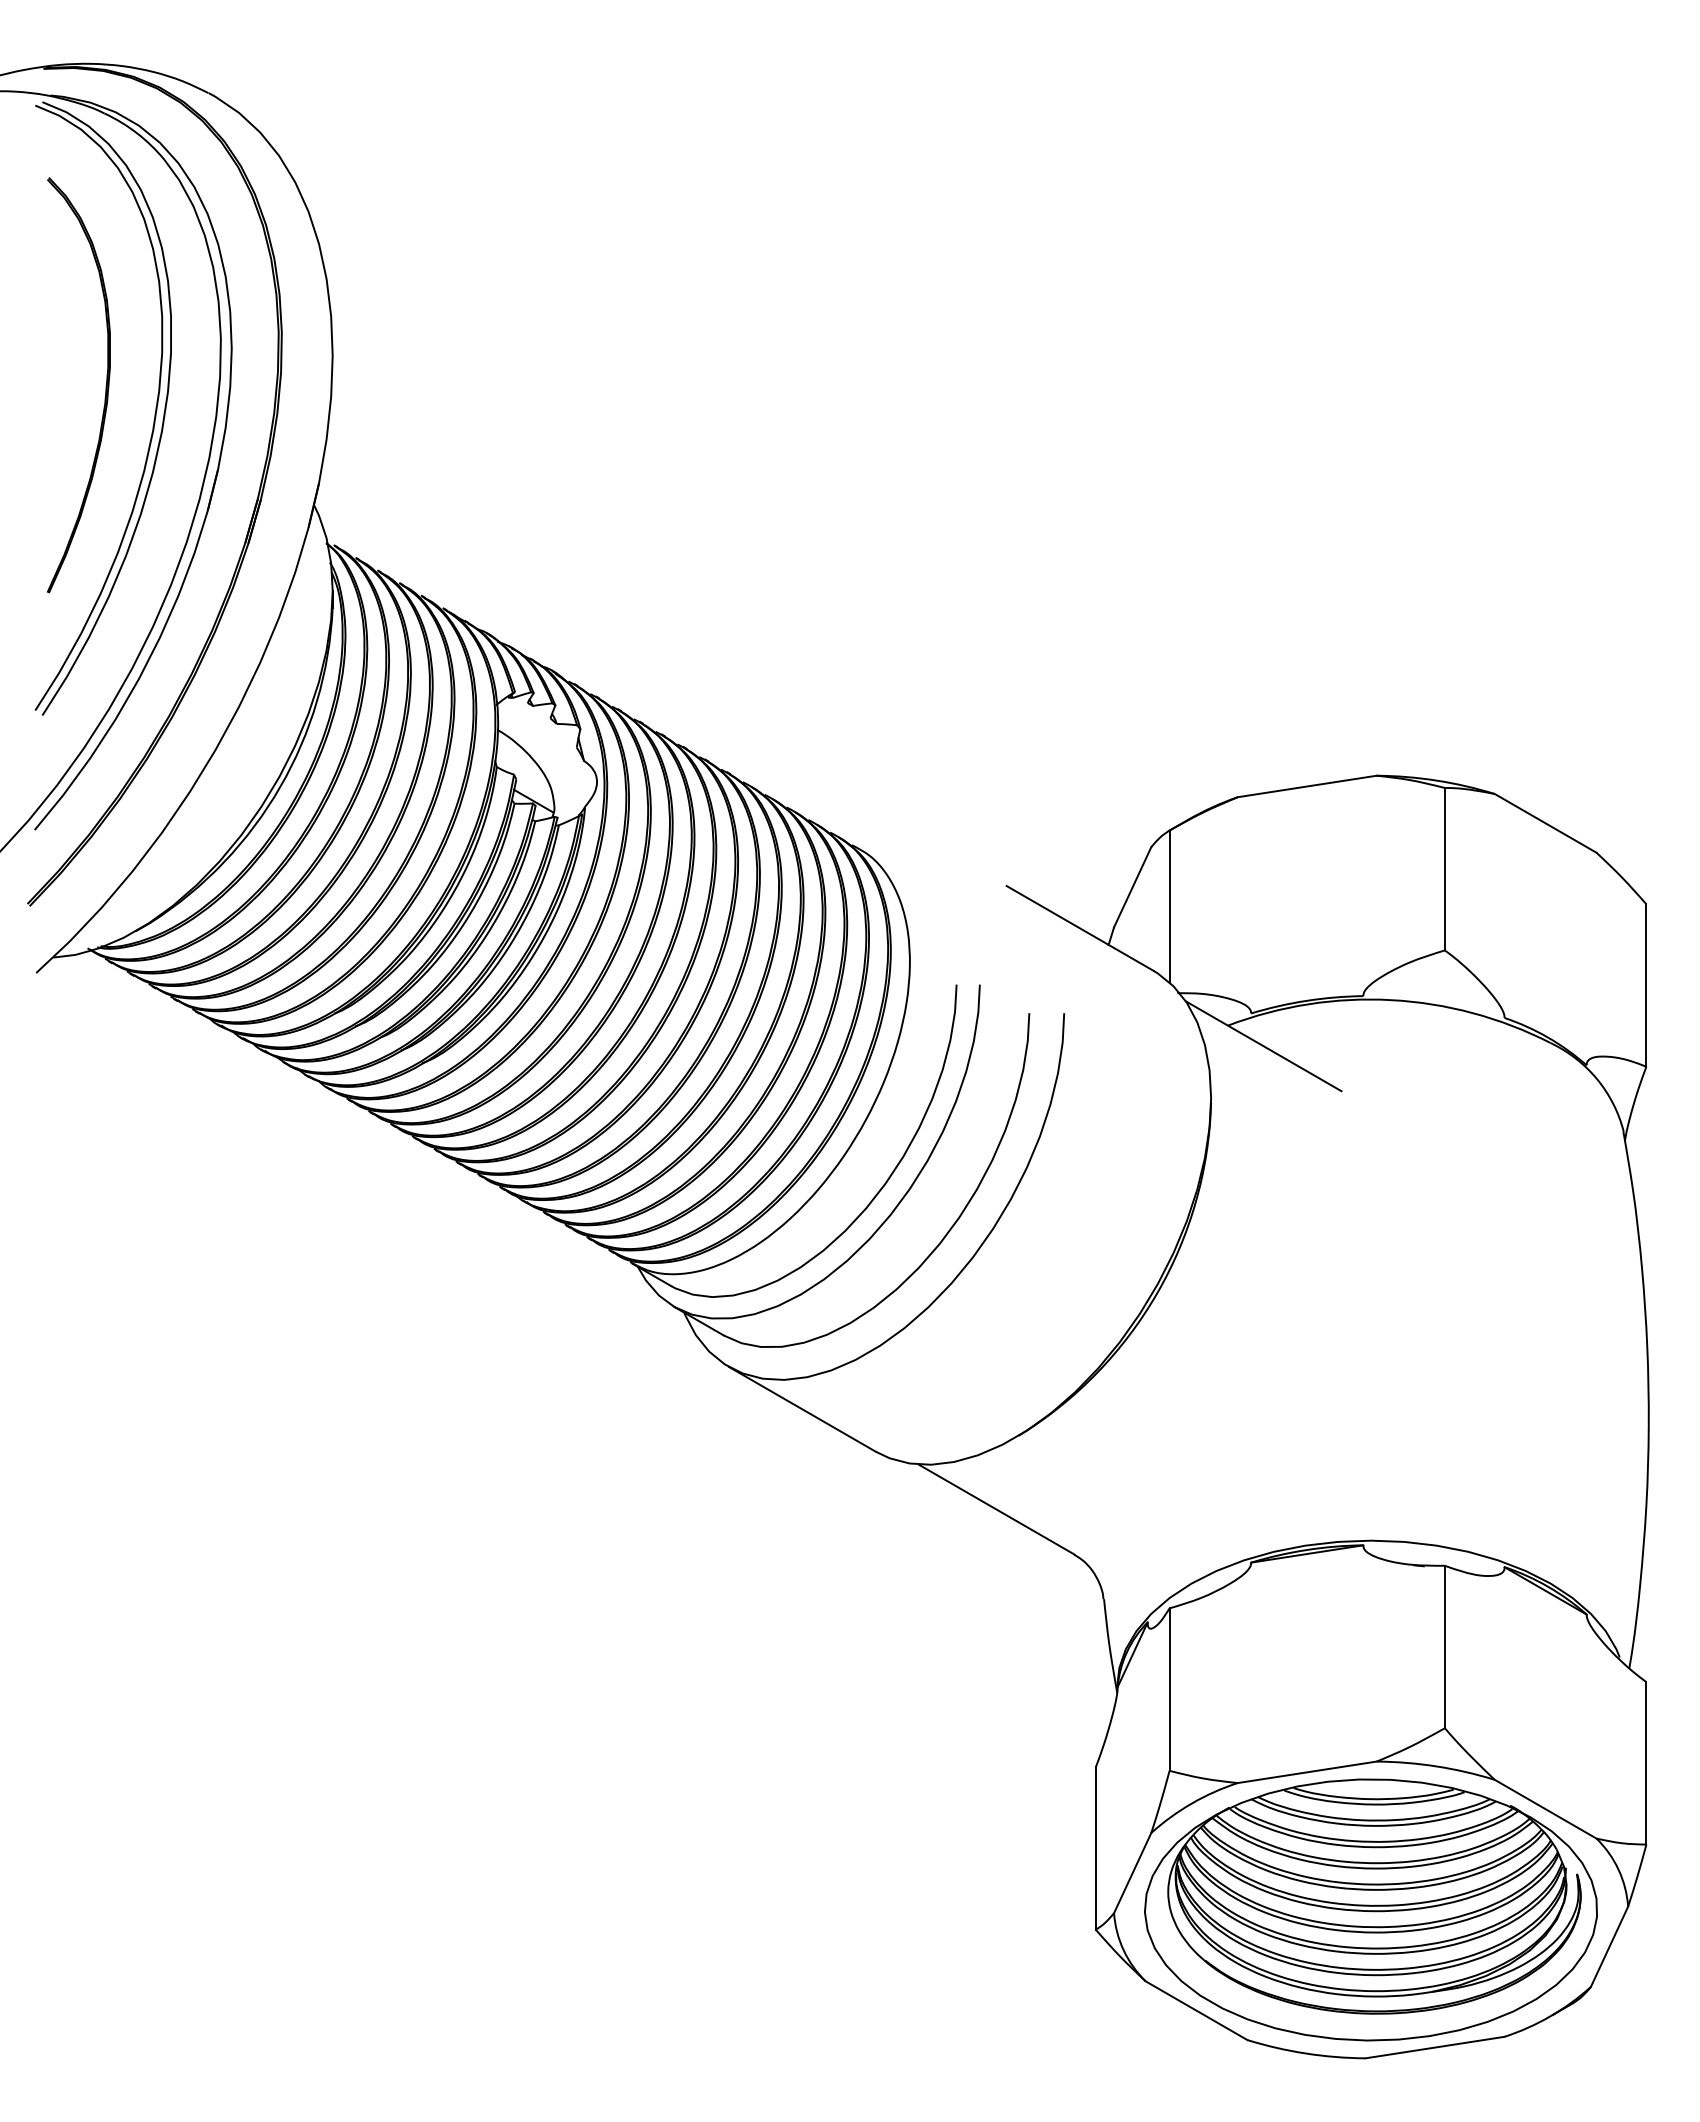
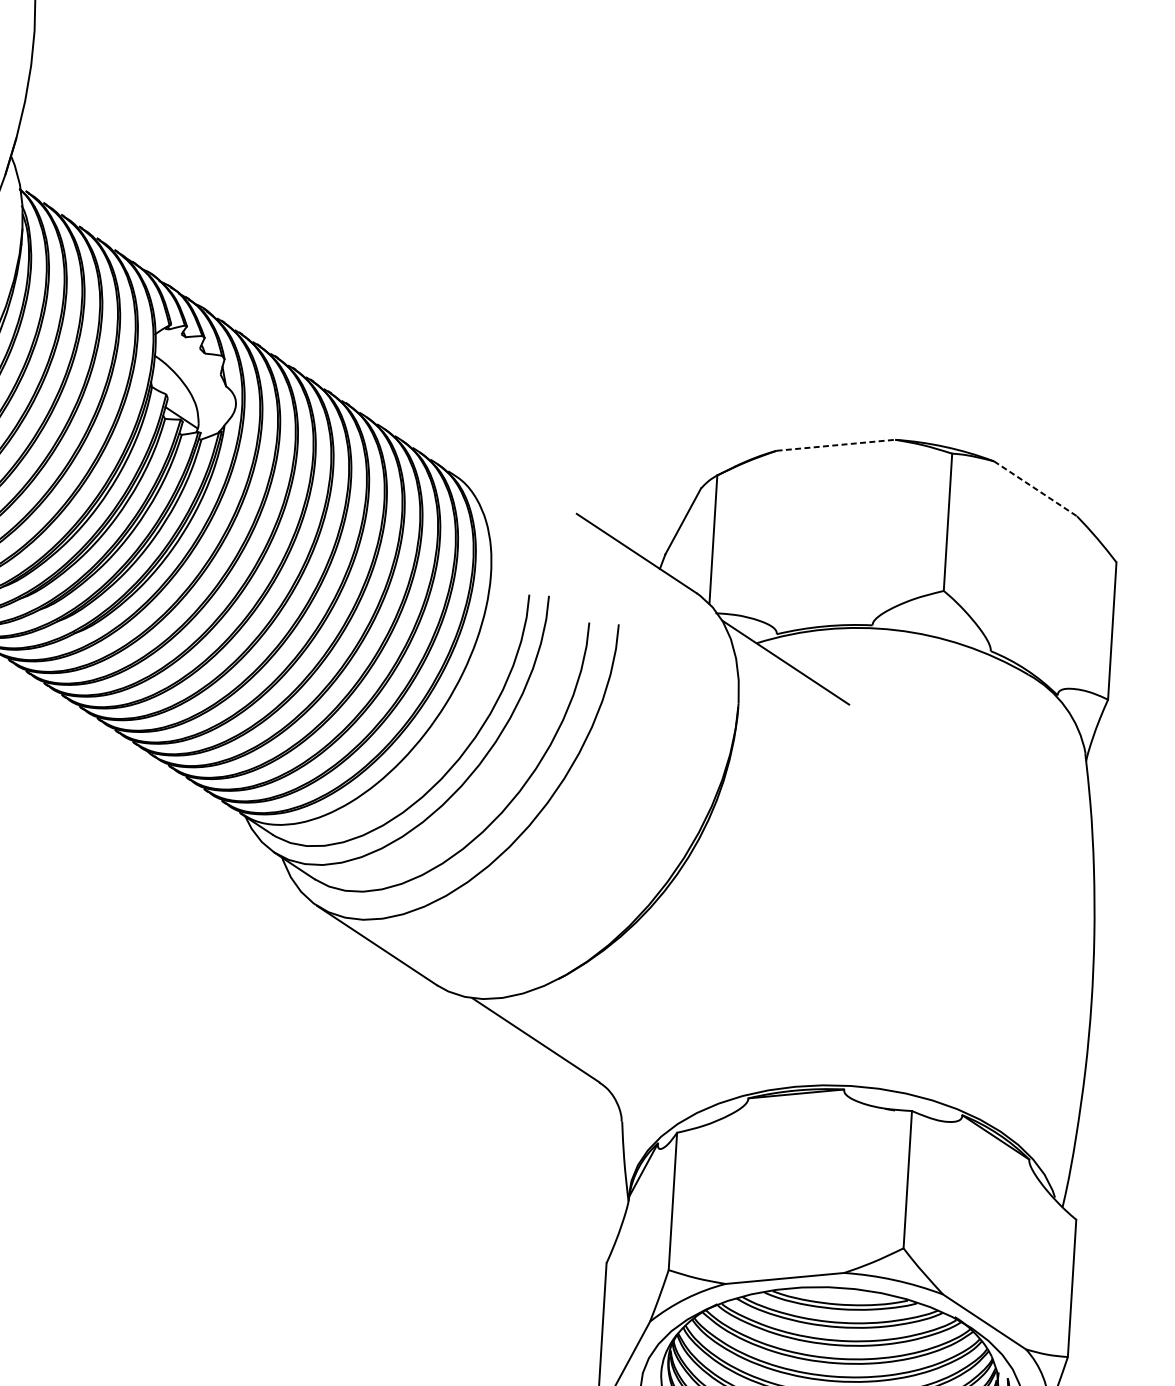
line: (1307, 786) -> (836, 445), solid -> dashed
line: (1545, 823) -> (1035, 488), solid -> dashed

